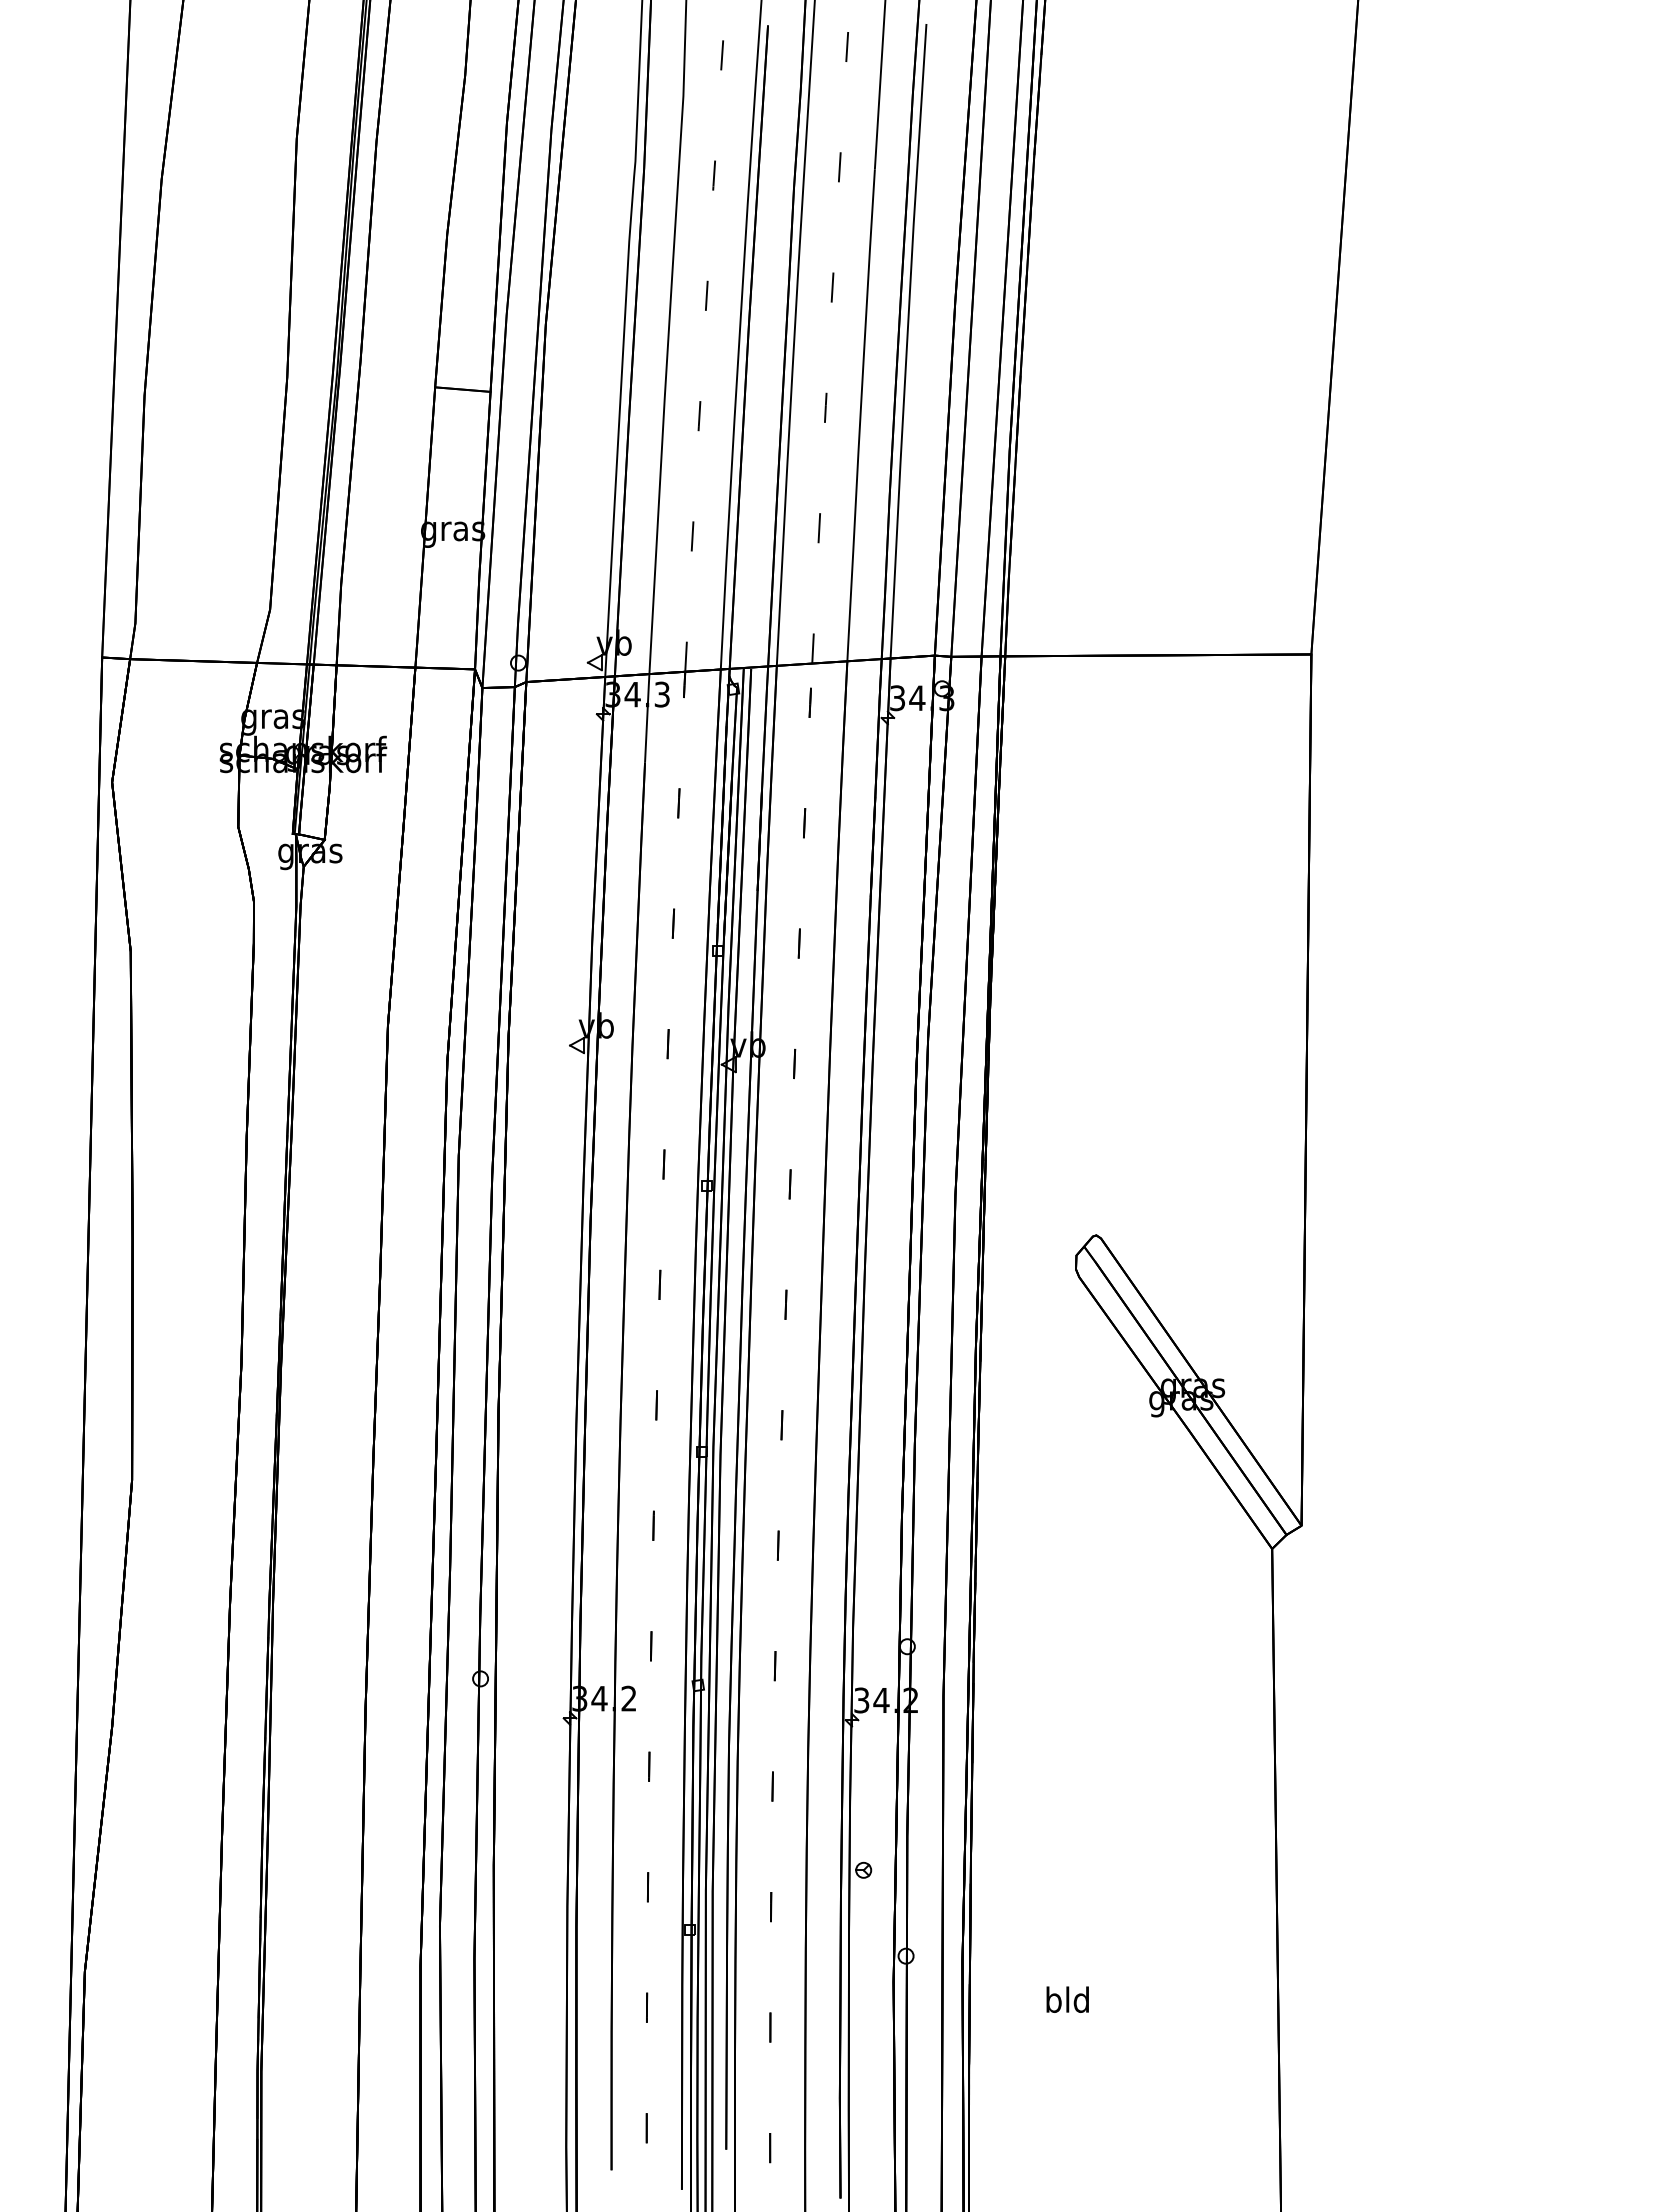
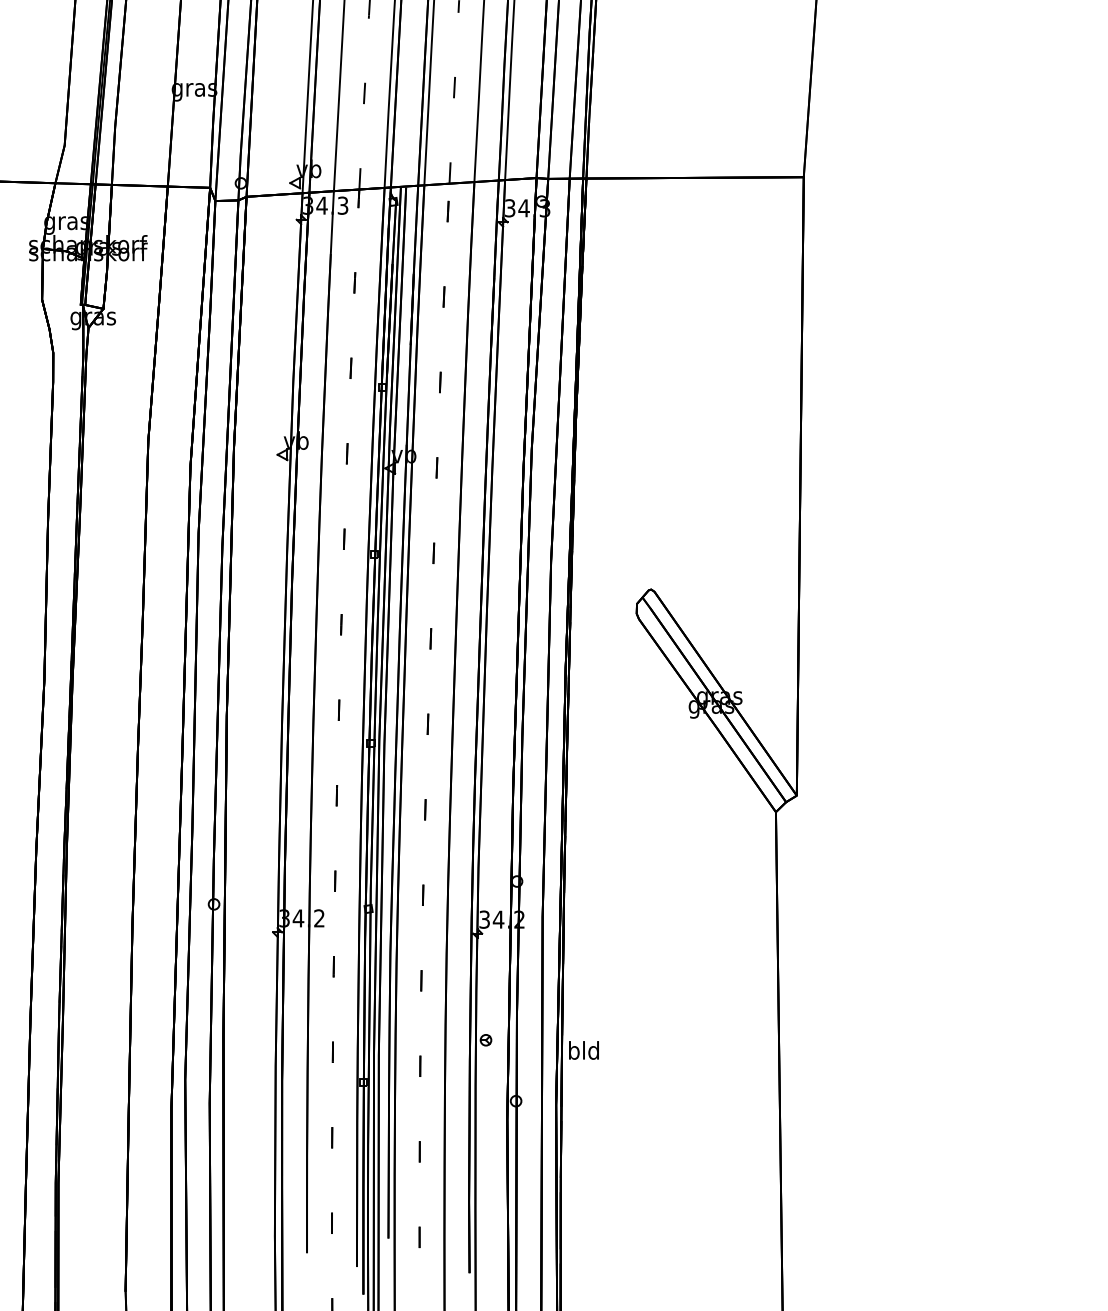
text: (1067, 1999) -> (583, 1050), moved

